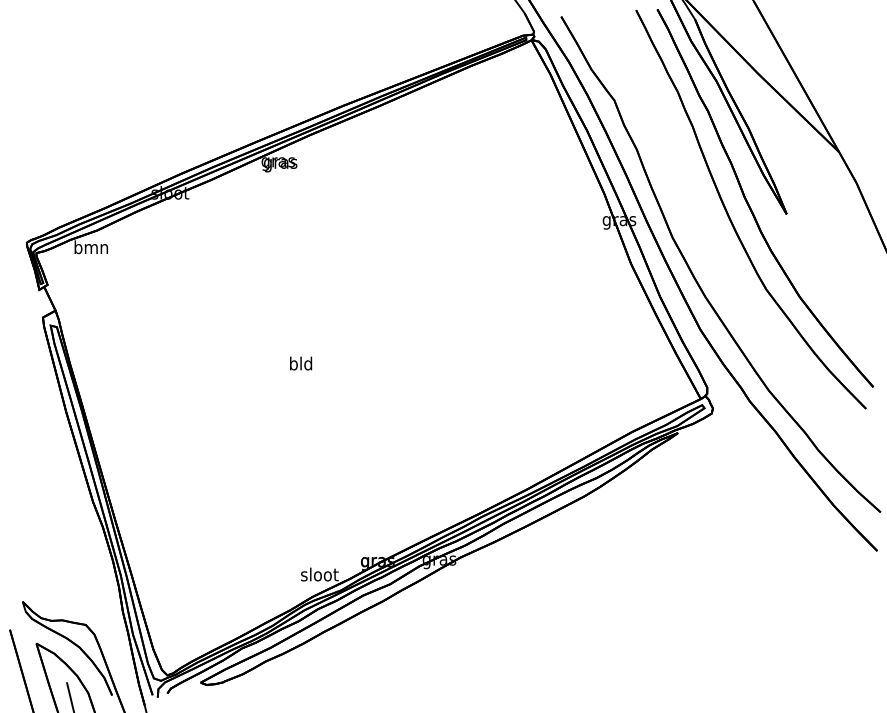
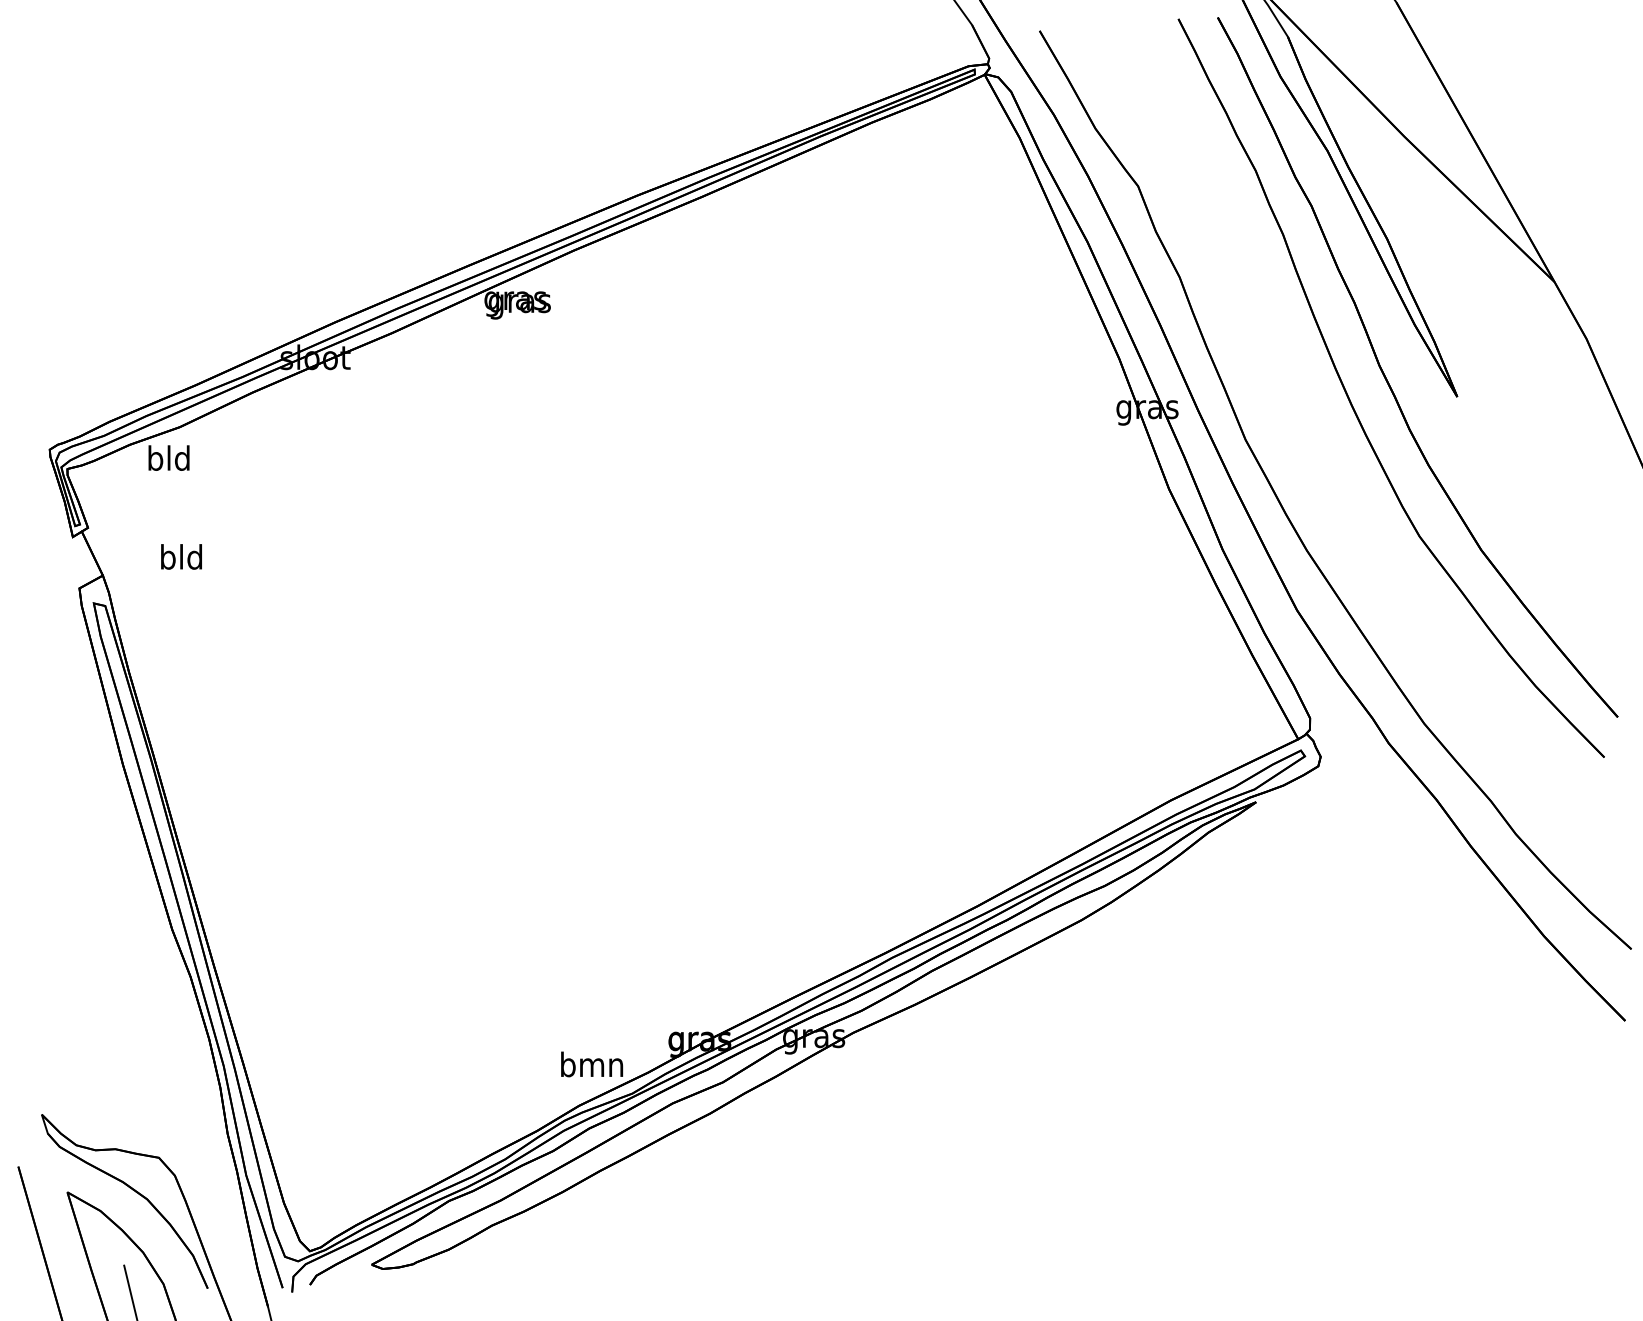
text: (90, 247) -> (167, 458), bmn -> bld
text: (301, 363) -> (182, 556), moved
text: (319, 574) -> (591, 1064), sloot -> bmn

